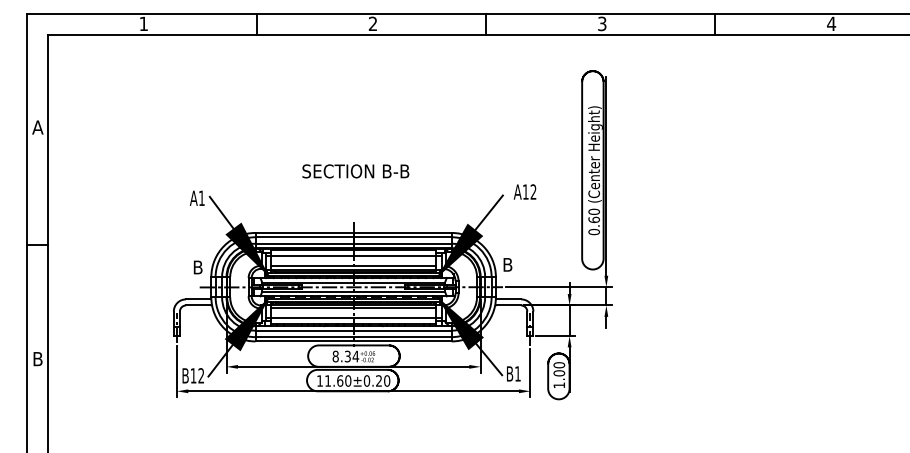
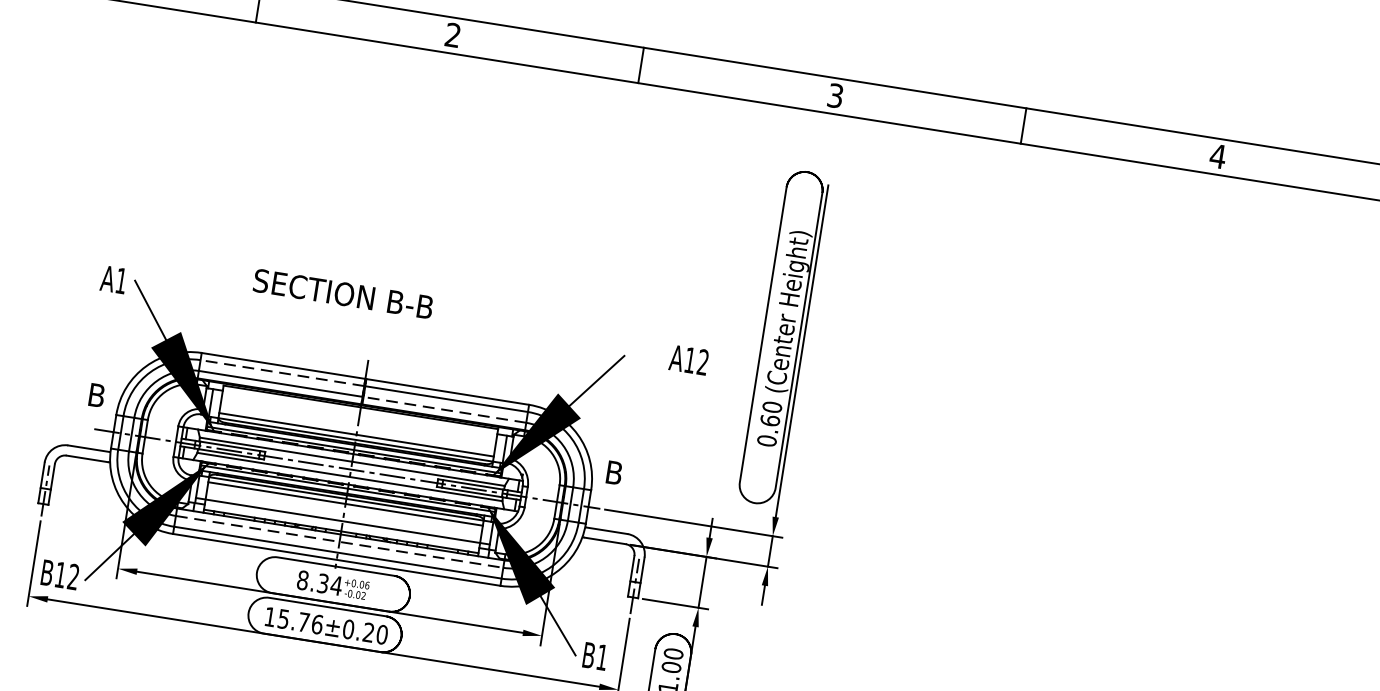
text: (355, 171) -> (342, 294), moved
text: (524, 191) -> (688, 359), moved
line: (304, 237) -> (282, 373), solid -> dashed
line: (402, 243) -> (444, 409), solid -> dashed
line: (353, 256) -> (359, 418), removed
line: (354, 330) -> (341, 541), solid -> dashed
text: (338, 380) -> (301, 621), 11.60±0.20 -> 15.76±0.20

